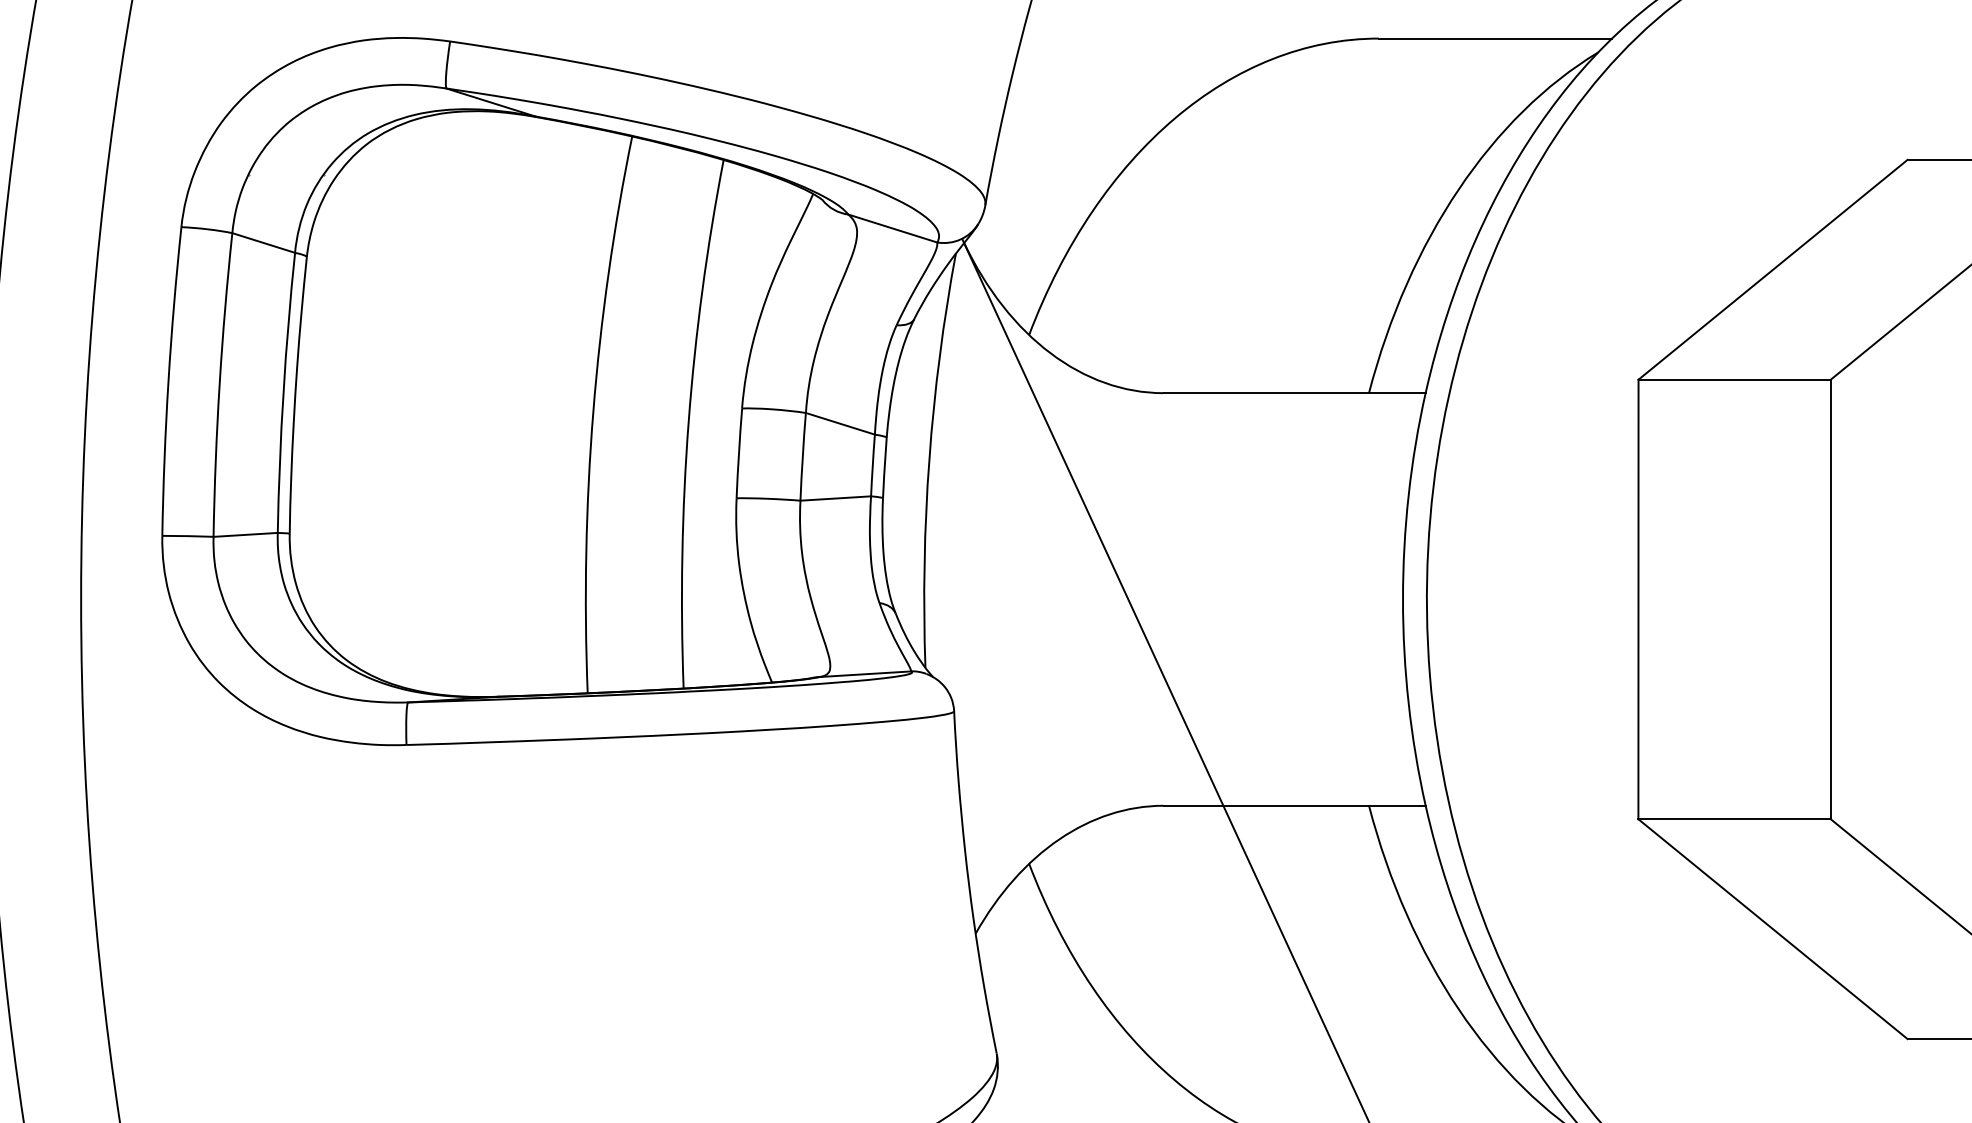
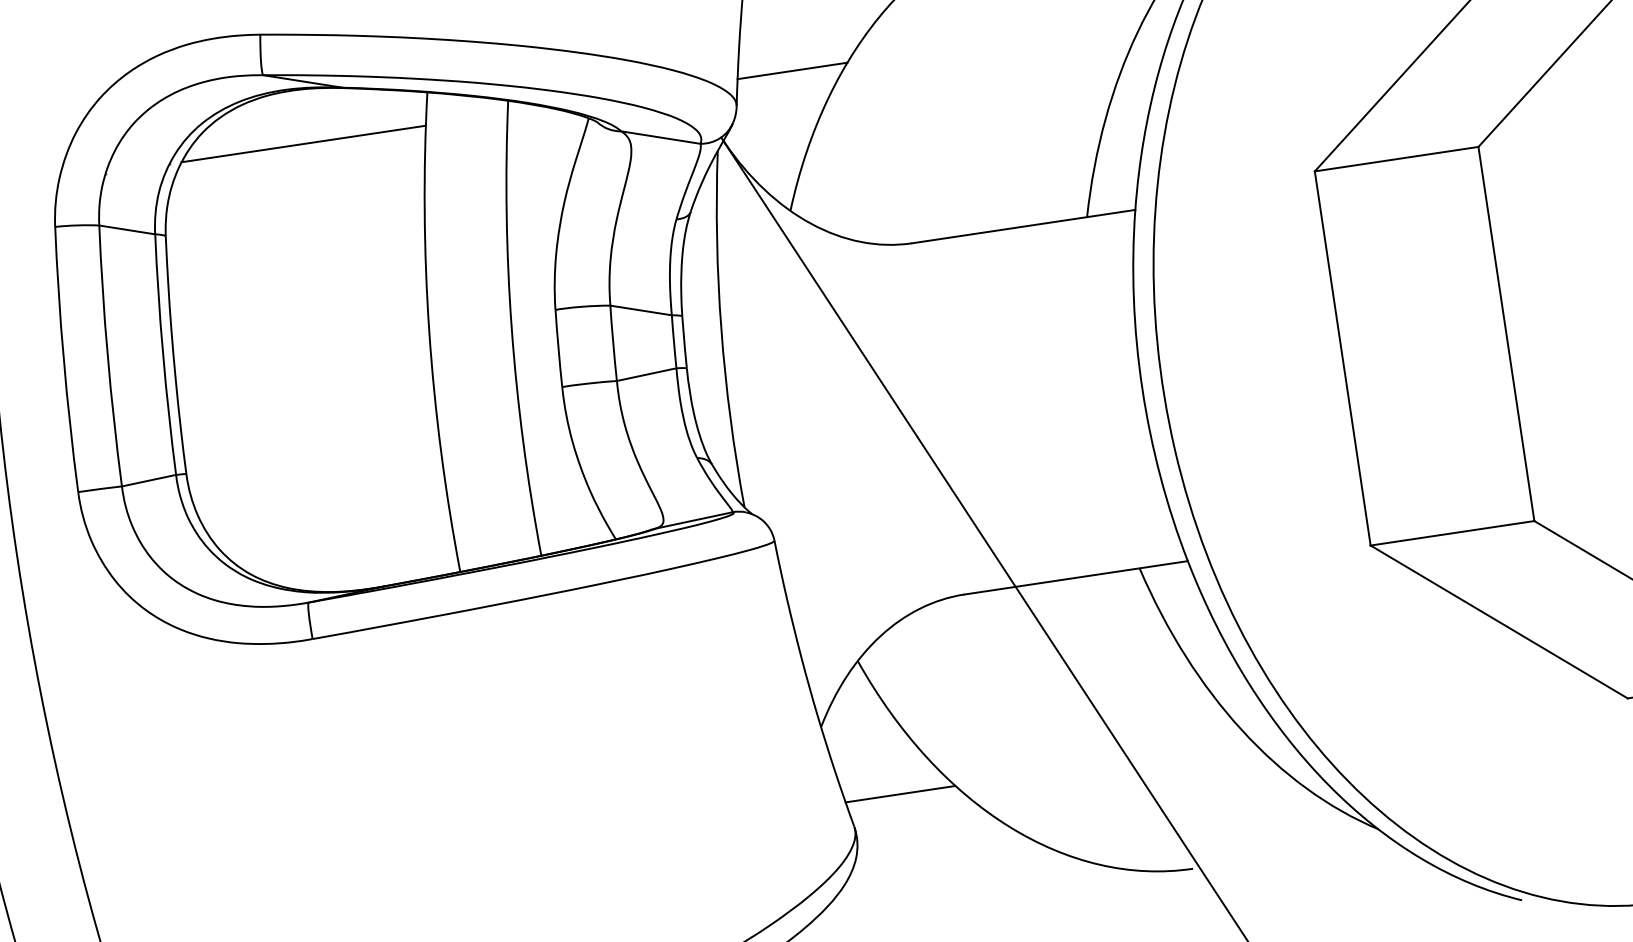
line: (480, 174) -> (303, 144), added
line: (1055, 174) -> (792, 70), added
line: (1055, 1024) -> (900, 794), added

